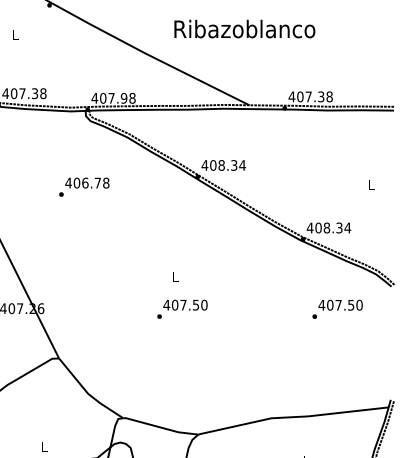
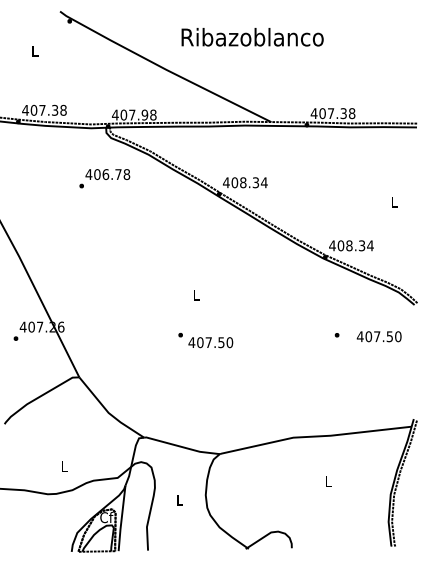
text: (244, 29) -> (252, 37), moved
text: (84, 187) -> (104, 178), moved
text: (185, 305) -> (210, 342), moved
text: (339, 305) -> (378, 336), moved

